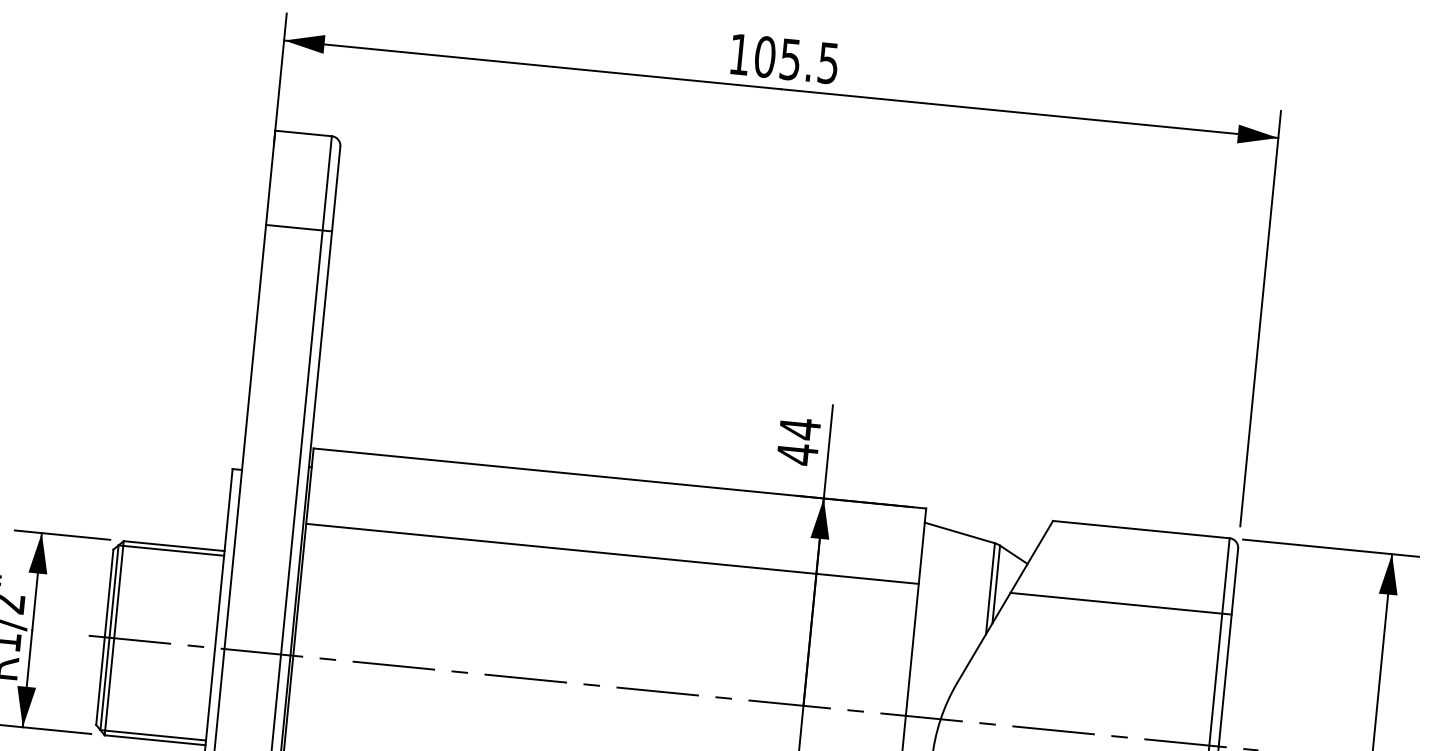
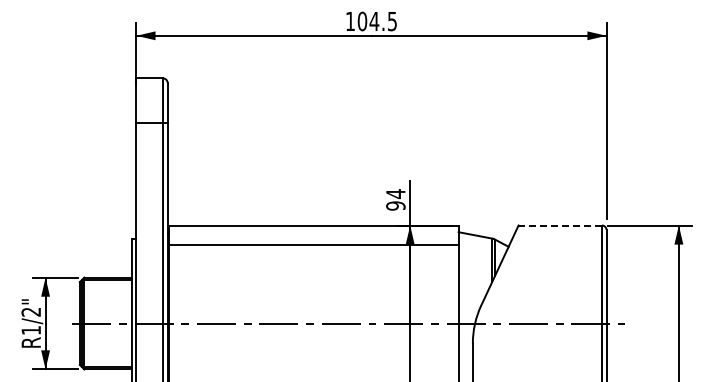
text: (790, 59) -> (374, 21), 105.5 -> 104.5
text: (796, 453) -> (395, 205), 44 -> 94
line: (1141, 529) -> (560, 225), solid -> dashed
line: (611, 554) -> (313, 245), moved
line: (1119, 604) -> (553, 261), removed

